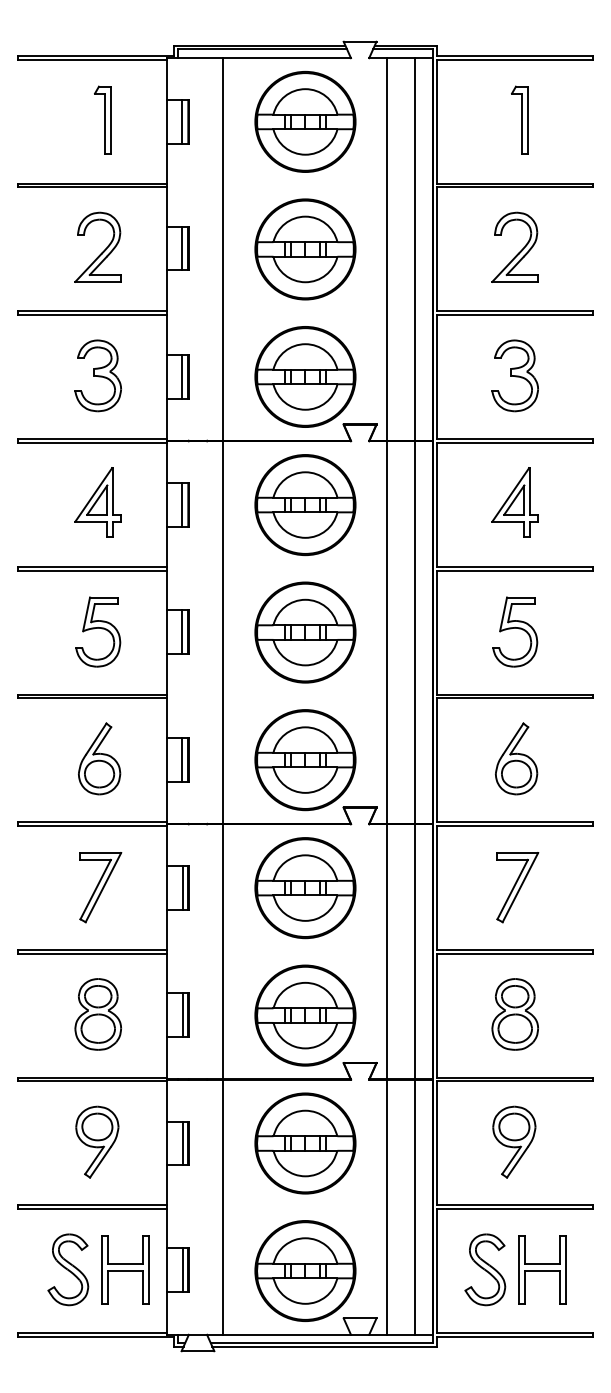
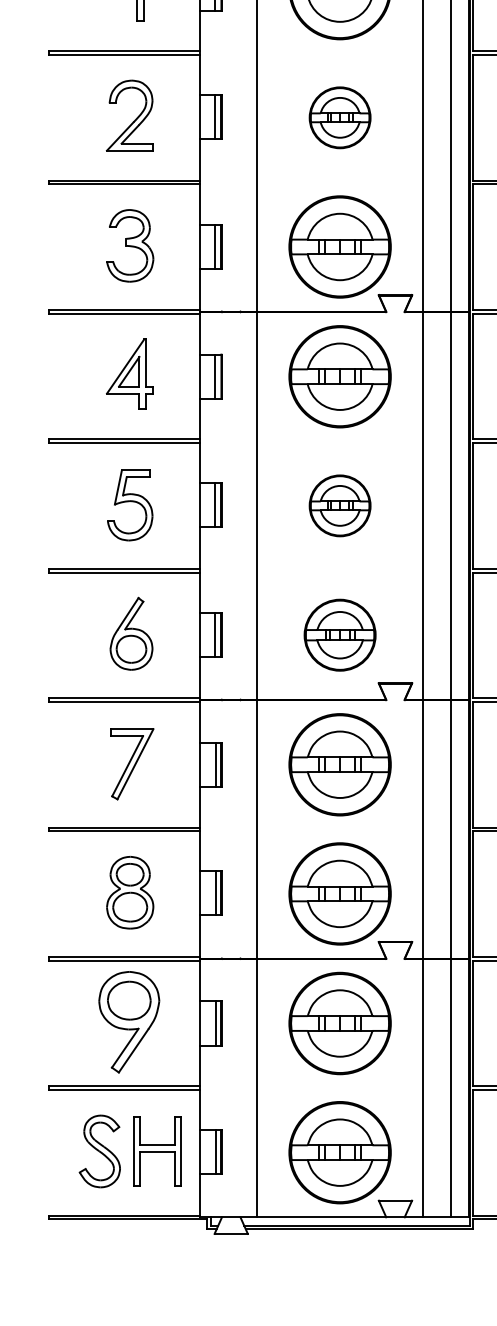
part: (305, 249) -> (340, 117), size x0.6
part: (305, 632) -> (340, 505), size x0.6
part: (305, 760) -> (340, 635), size x0.7
part: (97, 1141) -> (129, 1021), size x1.4

